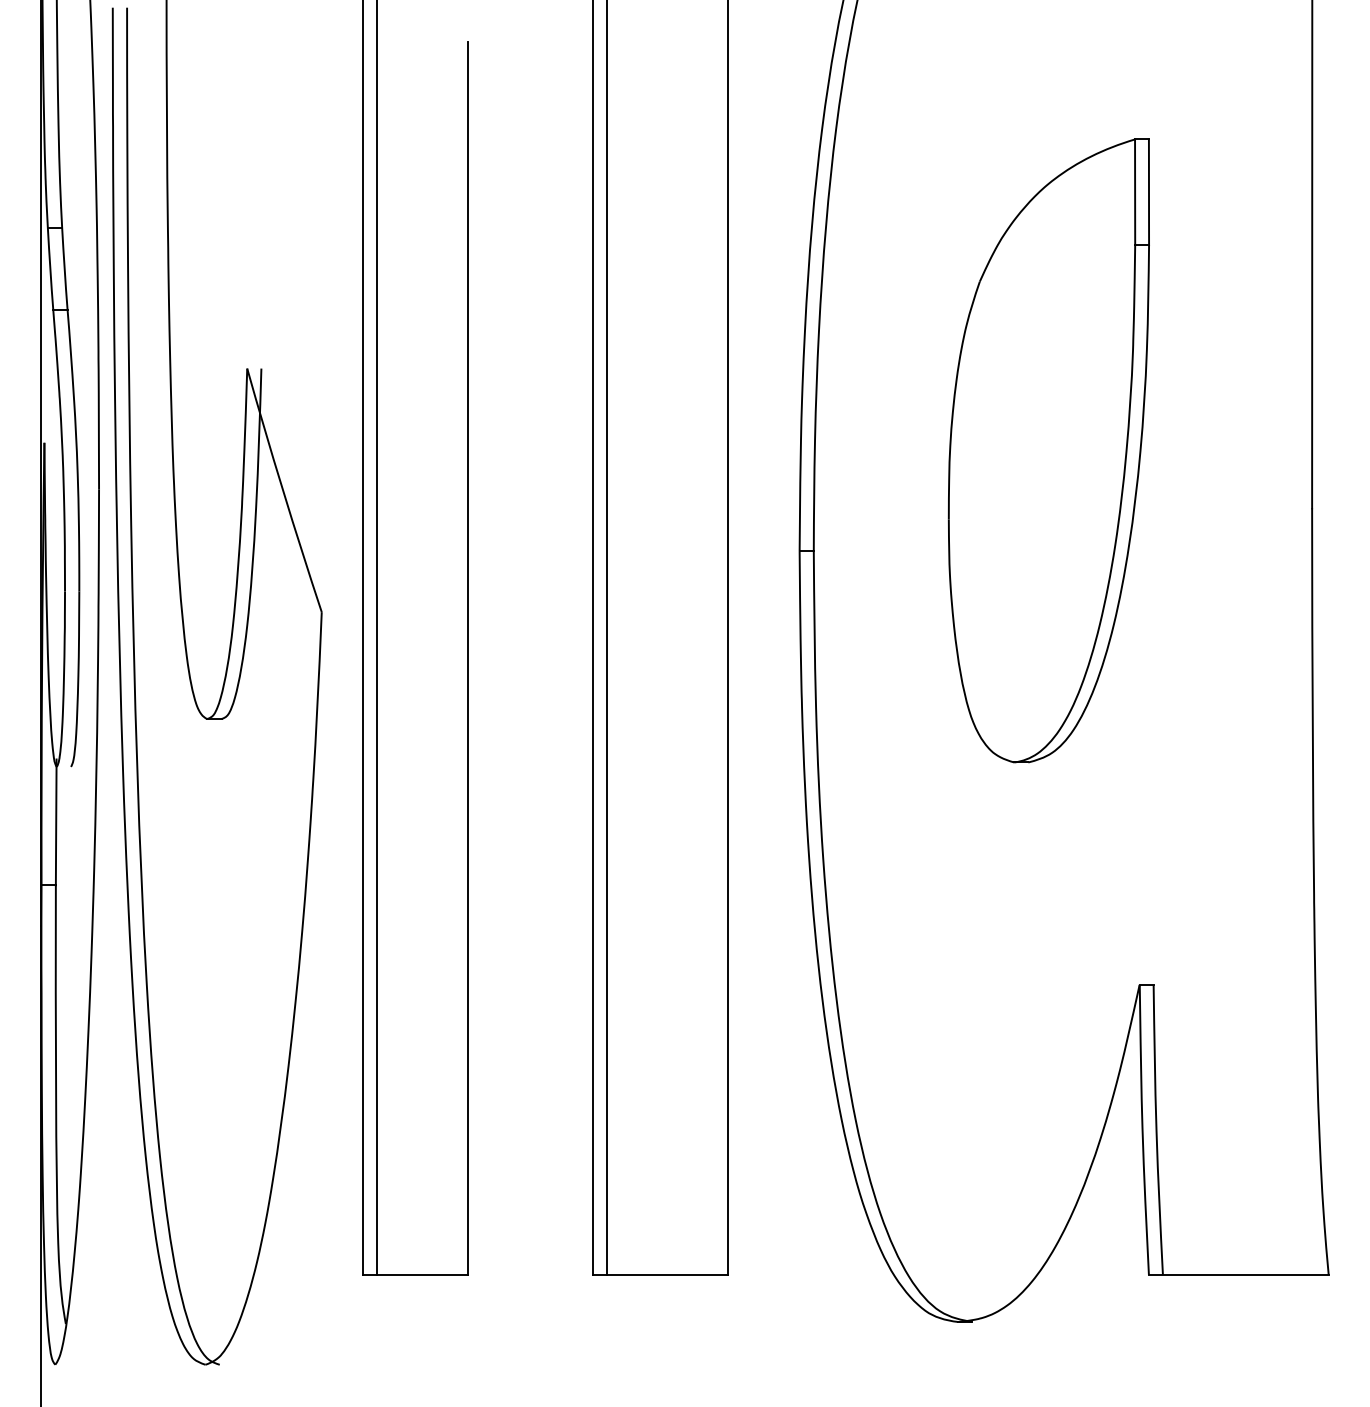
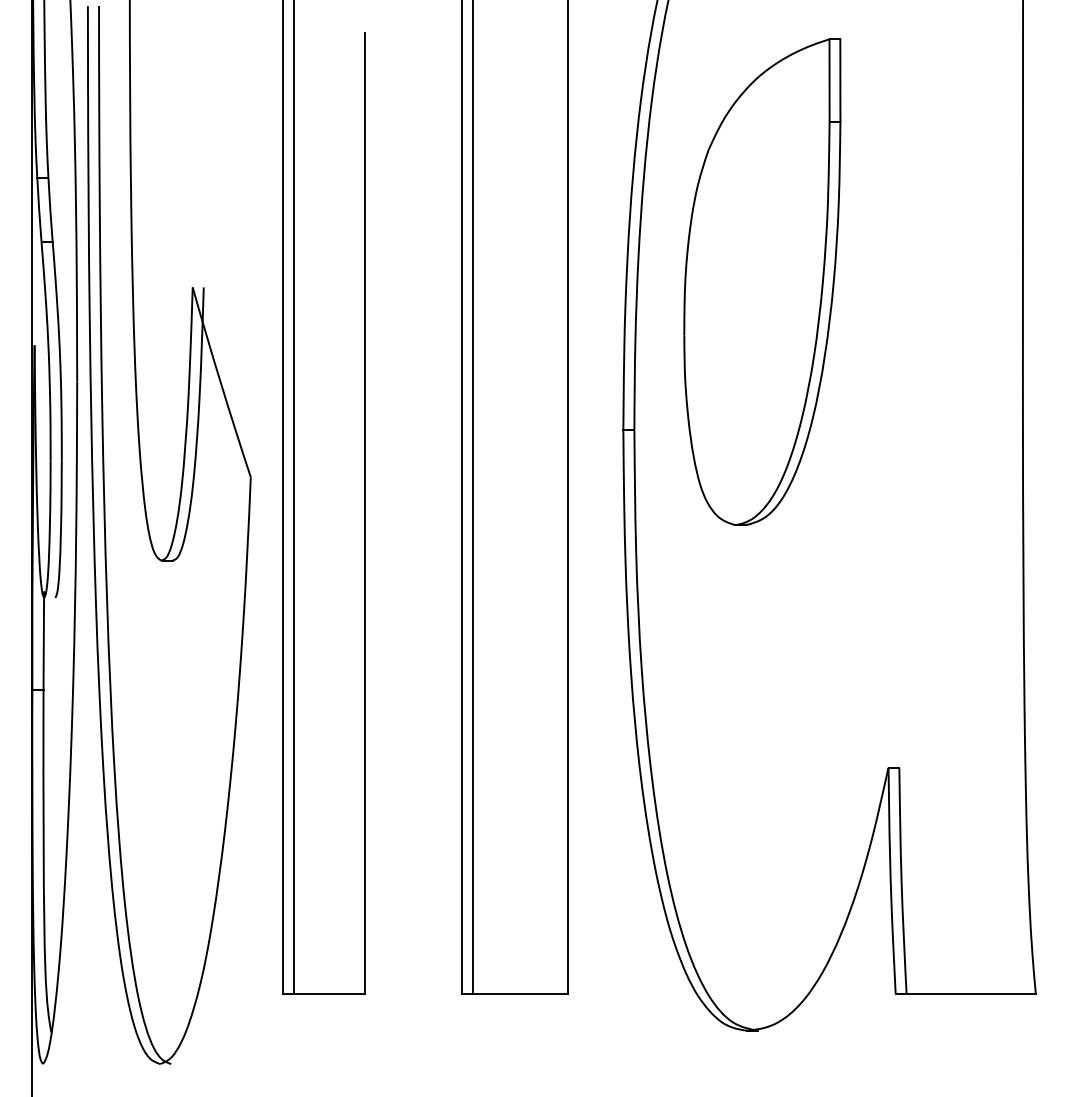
part: (1048, 450) -> (762, 281), moved

